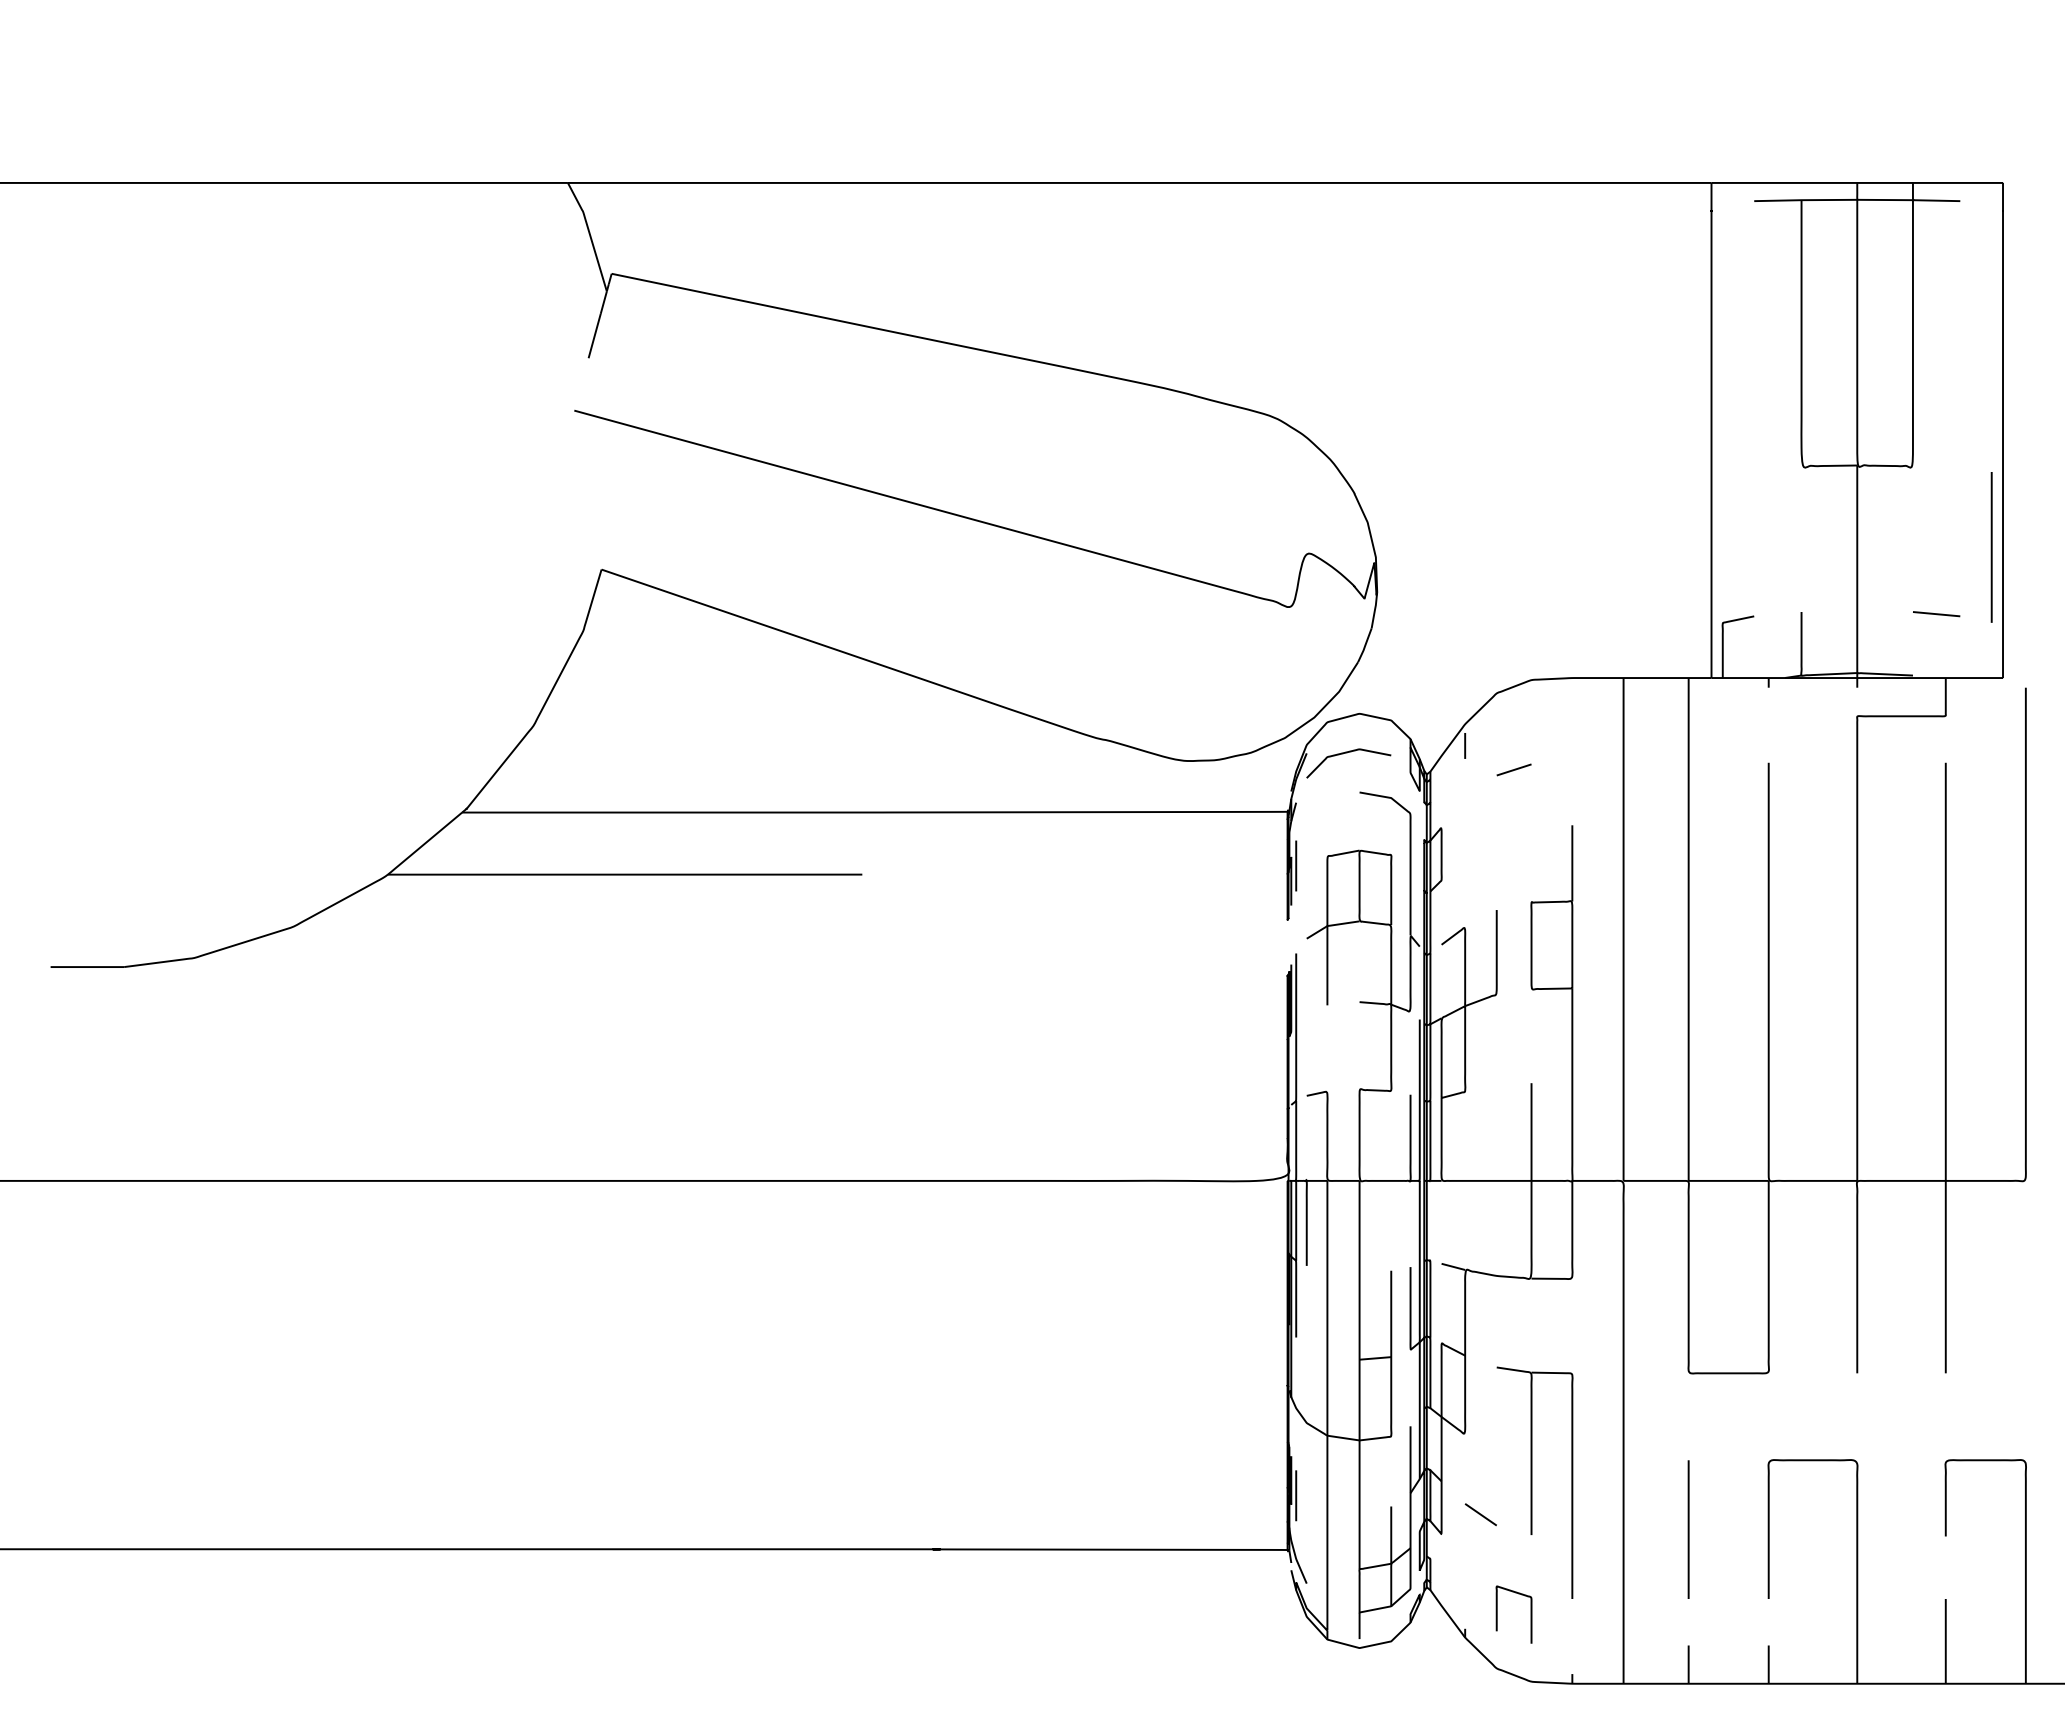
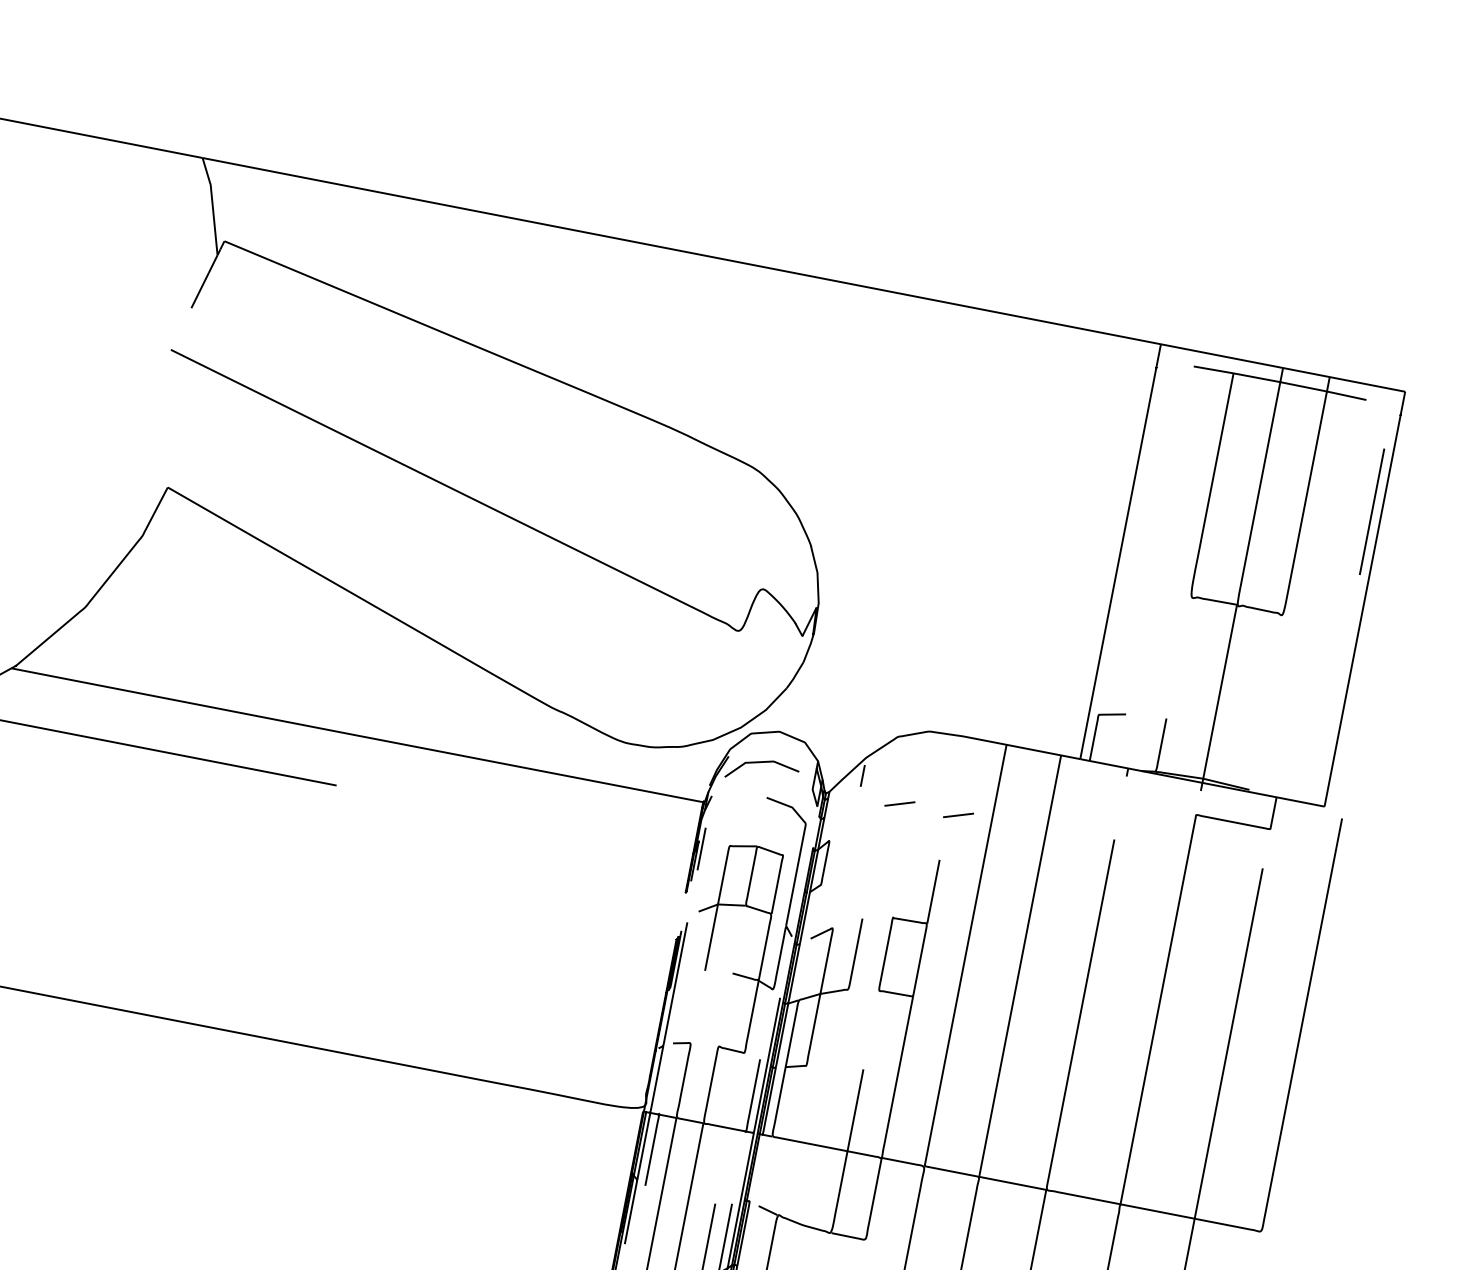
line: (1991, 547) -> (1371, 511), moved
line: (1936, 614) -> (1279, 742), removed
line: (1583, 769) -> (958, 814), added

